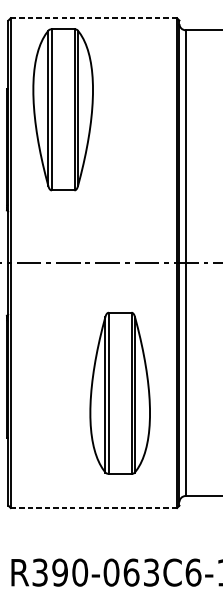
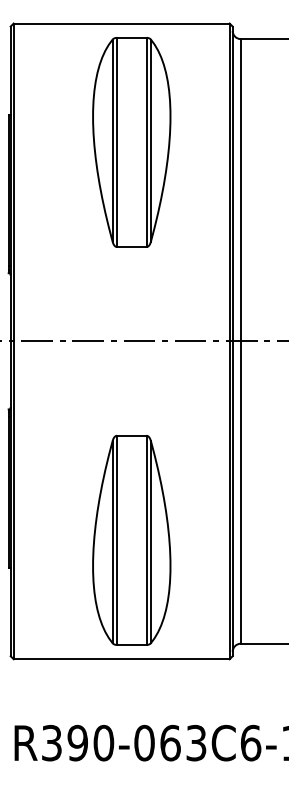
line: (93, 18) -> (121, 23), dashed -> solid
part: (62, 109) -> (131, 142), moved
part: (119, 392) -> (131, 539), moved
line: (93, 508) -> (121, 659), dashed -> solid

